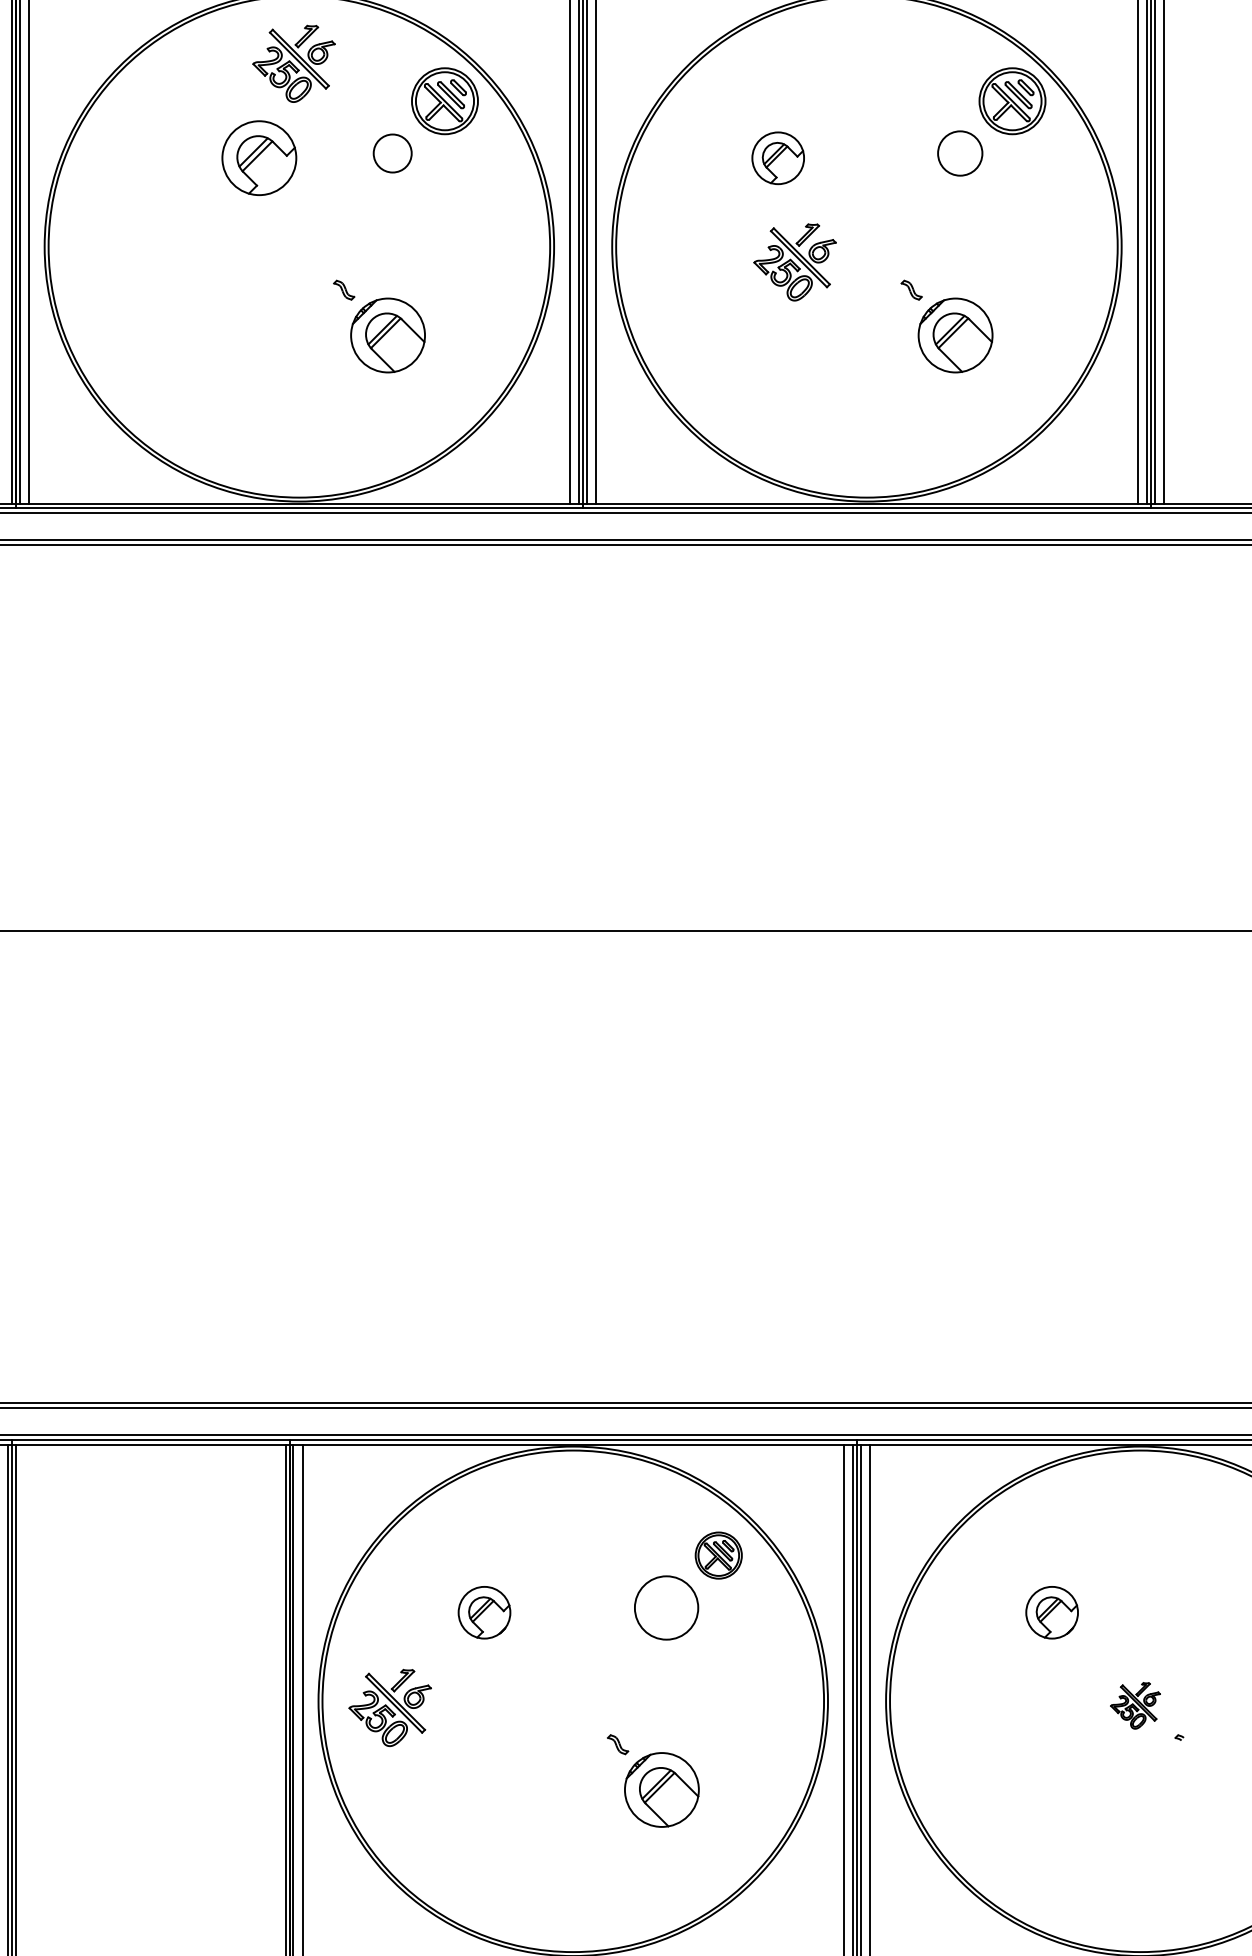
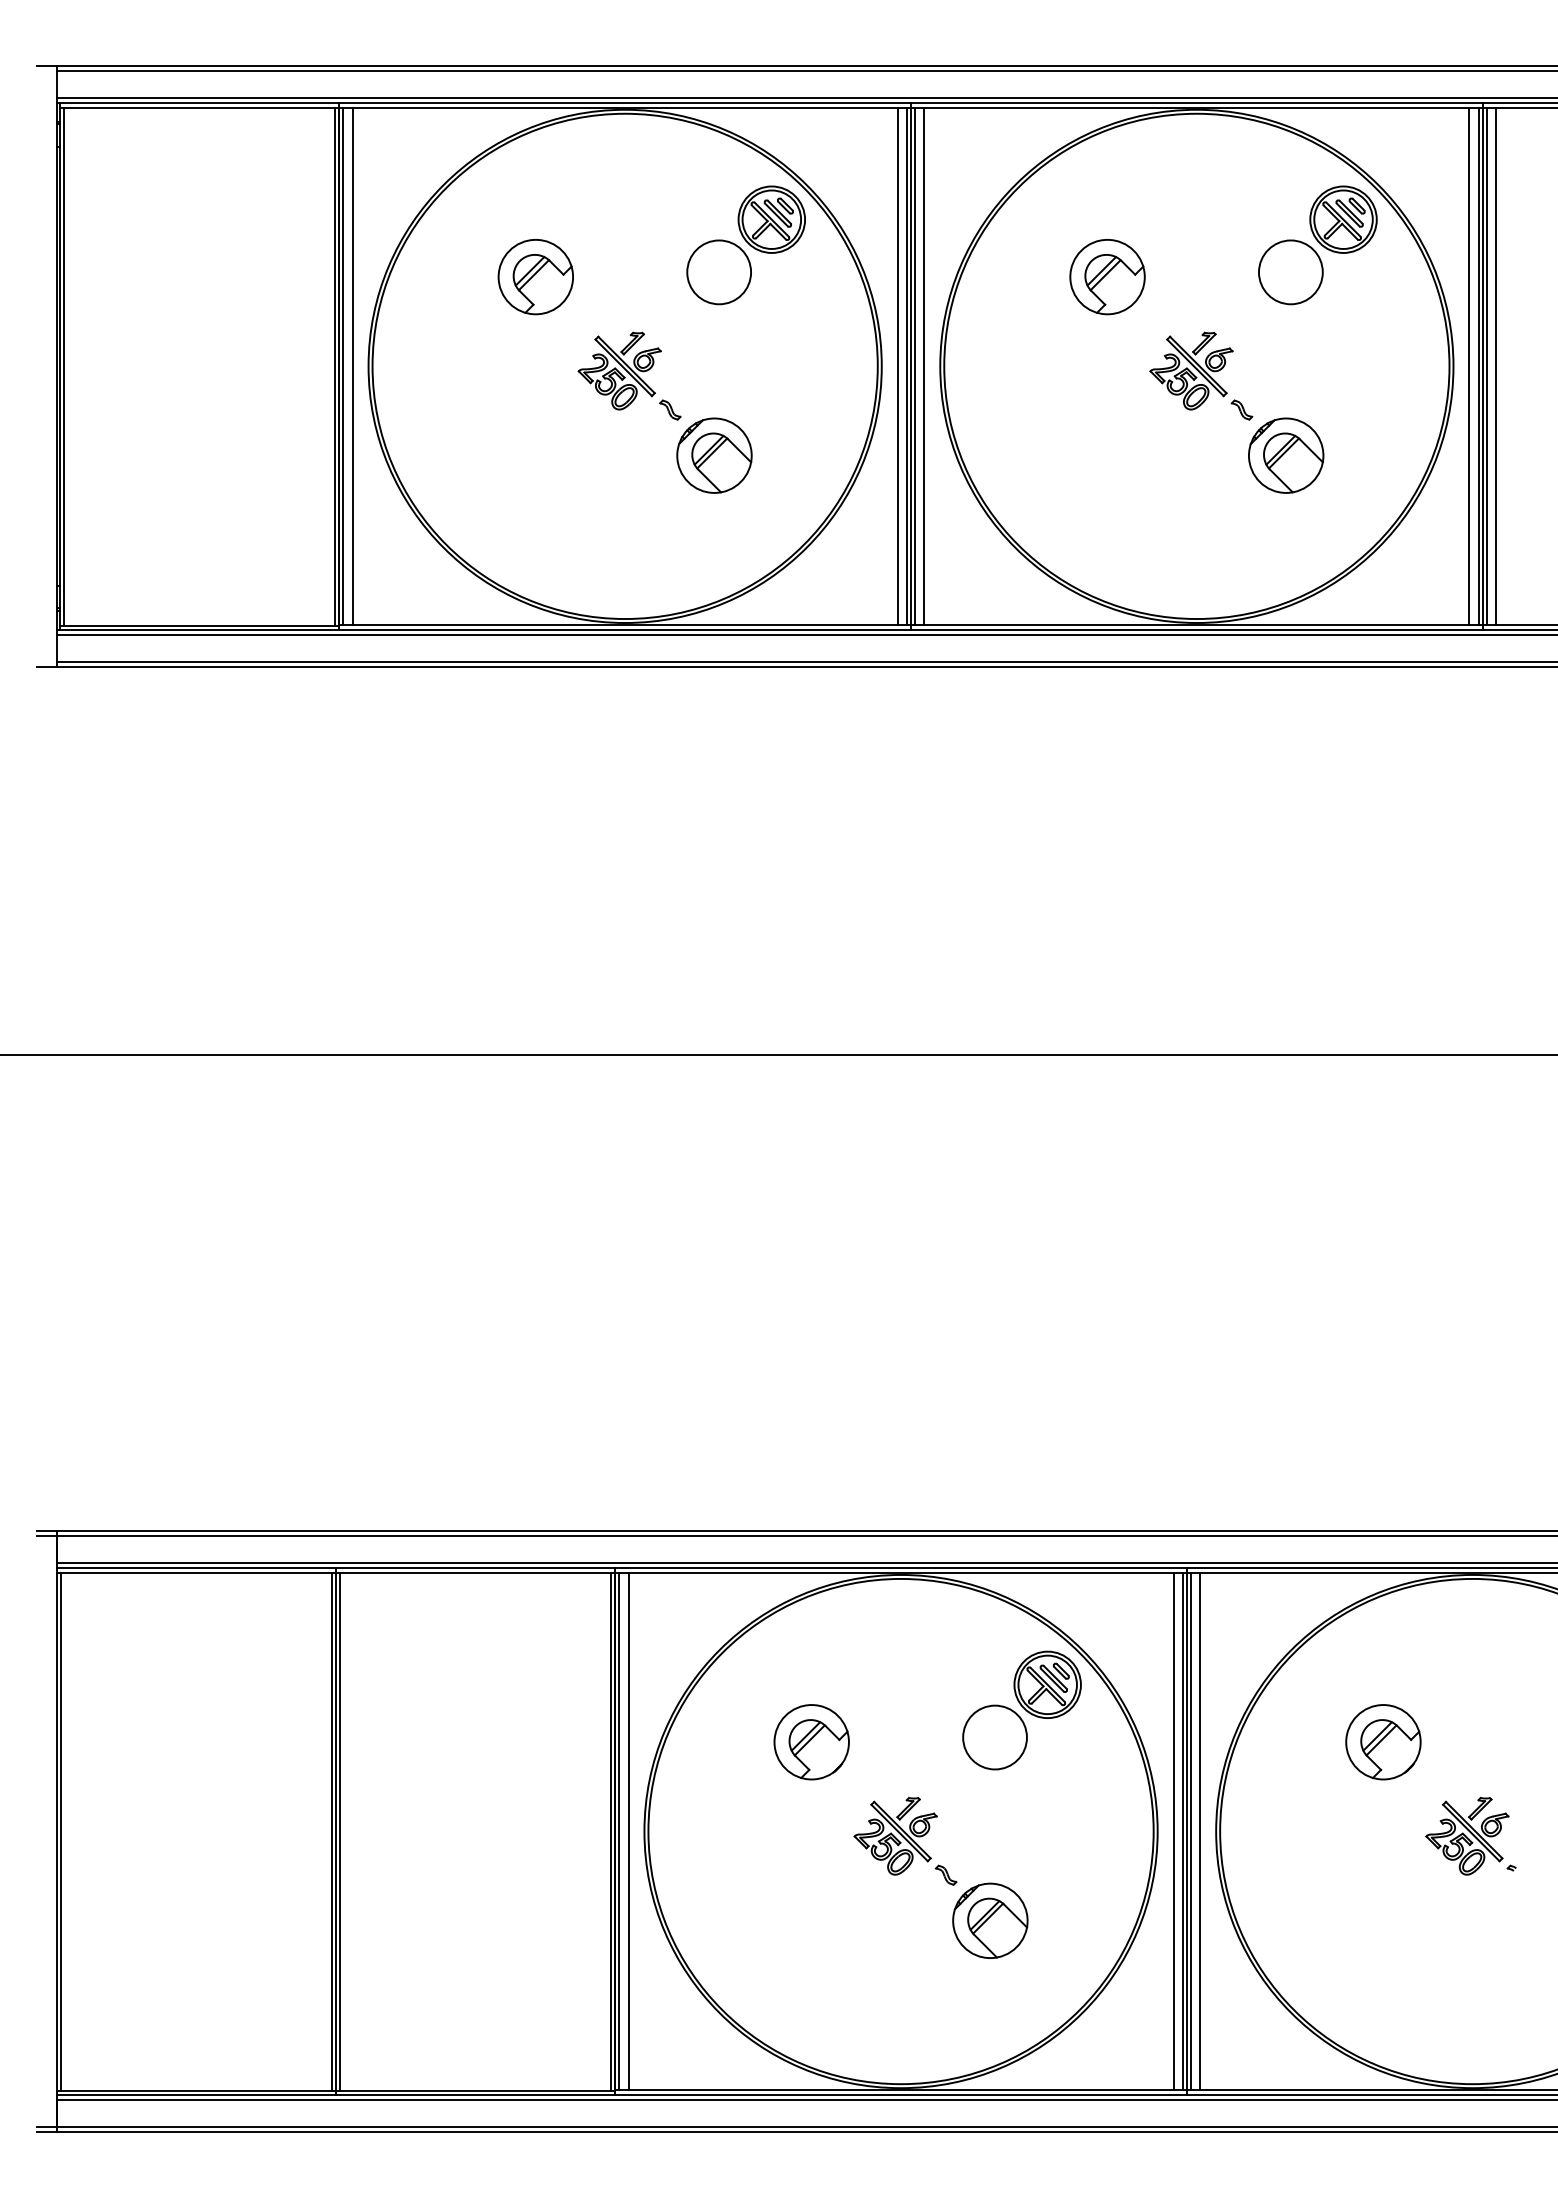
part: (293, 63) -> (619, 370), moved
circle: (393, 153) -> (719, 272), size x1.67
circle: (959, 153) -> (1290, 272), size x1.43
part: (259, 158) -> (535, 277), moved
part: (778, 158) -> (1107, 277), size x1.43
part: (795, 261) -> (1191, 370), moved
part: (718, 1555) -> (1047, 1684), size x1.43
part: (484, 1612) -> (811, 1742), size x1.43
part: (1052, 1612) -> (1383, 1742), size x1.43
part: (1135, 1705) -> (1467, 1835), size x1.67
part: (390, 1708) -> (895, 1836), moved

